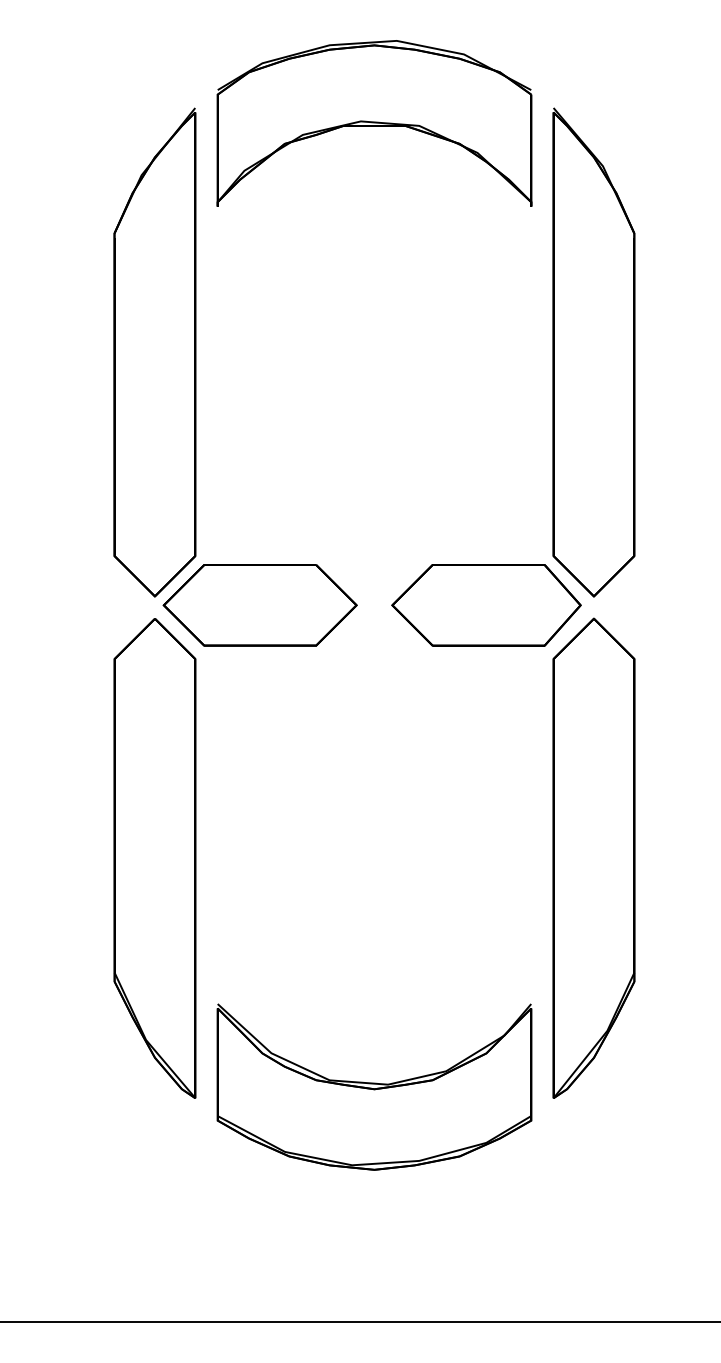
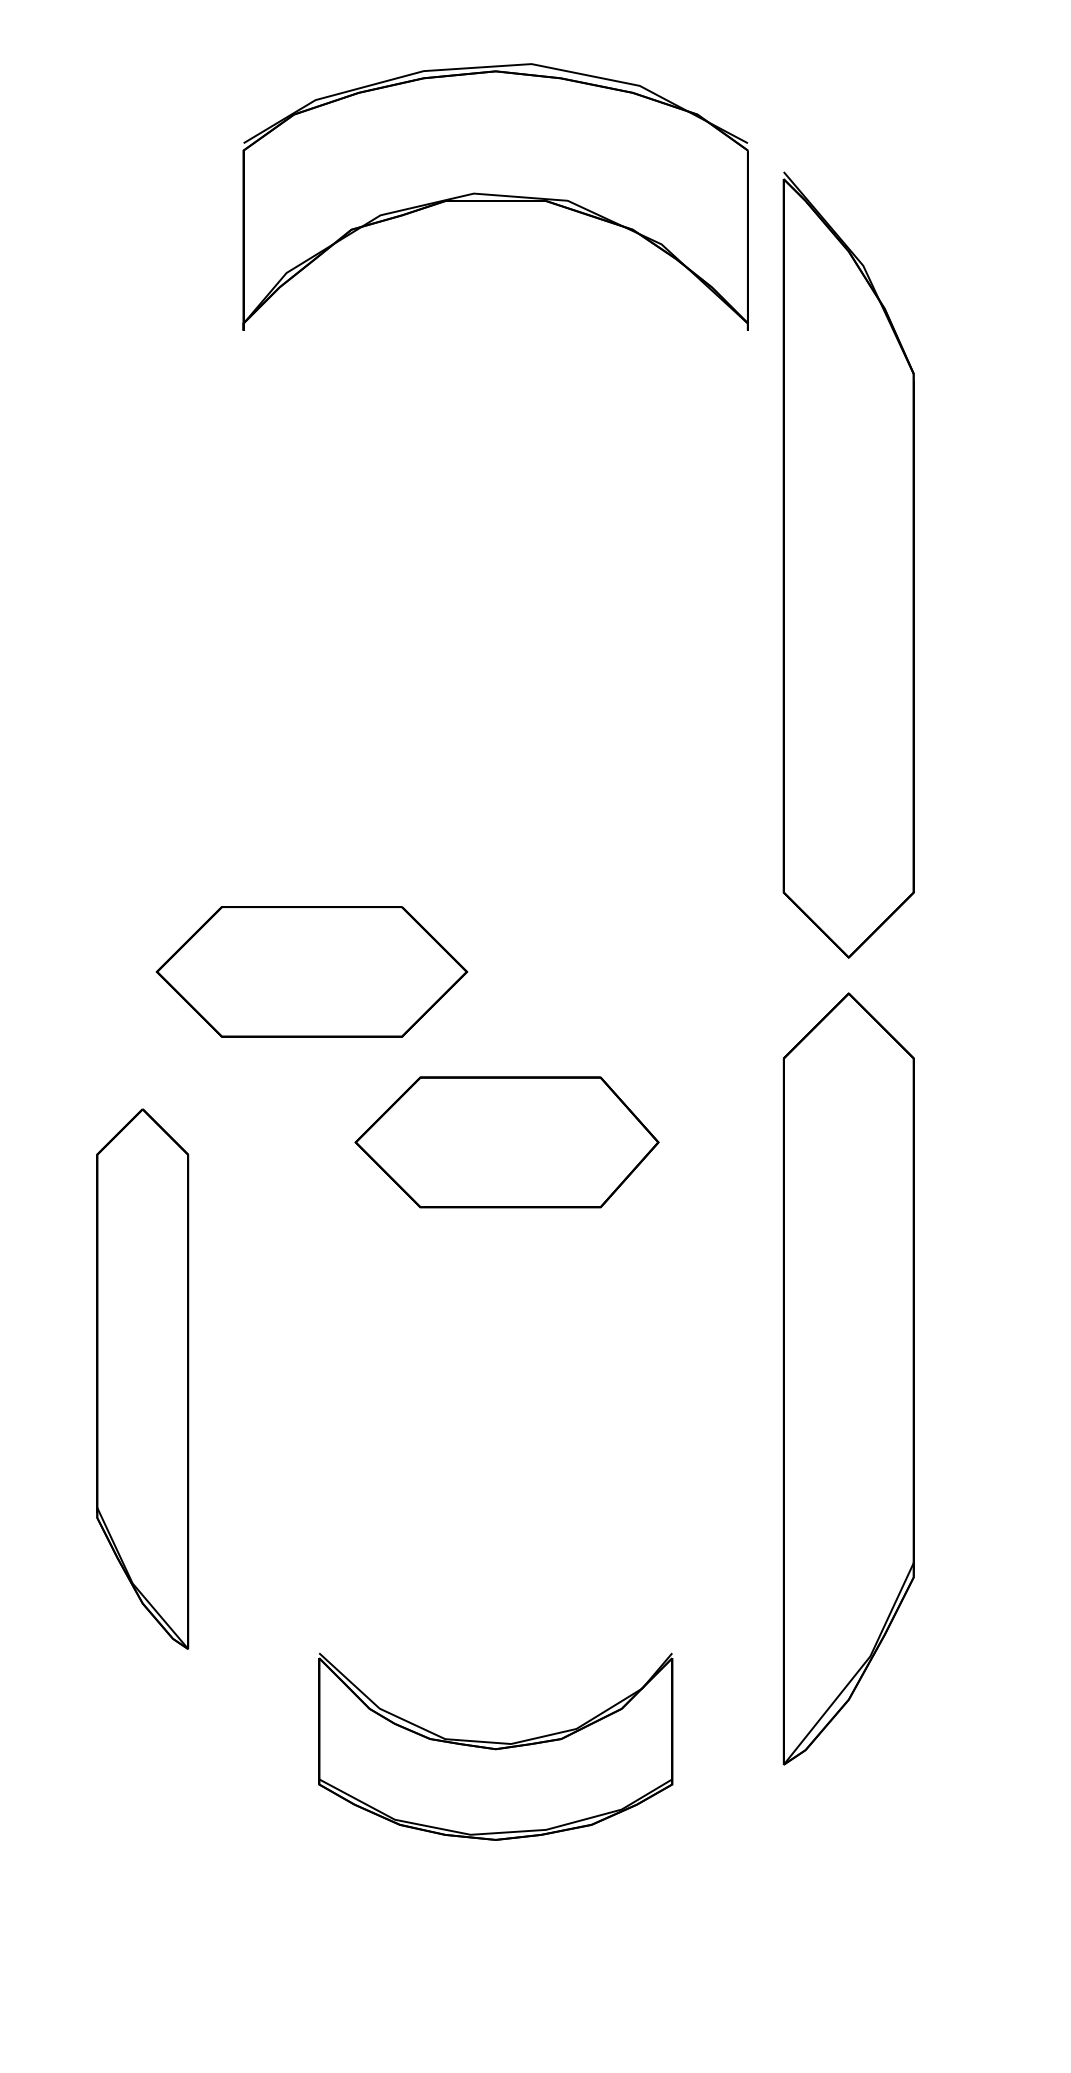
part: (154, 352) -> (141, 565), removed
part: (486, 605) -> (507, 1142), moved
part: (154, 858) -> (141, 1379), size x0.7
part: (374, 1086) -> (495, 1745), size x0.7

